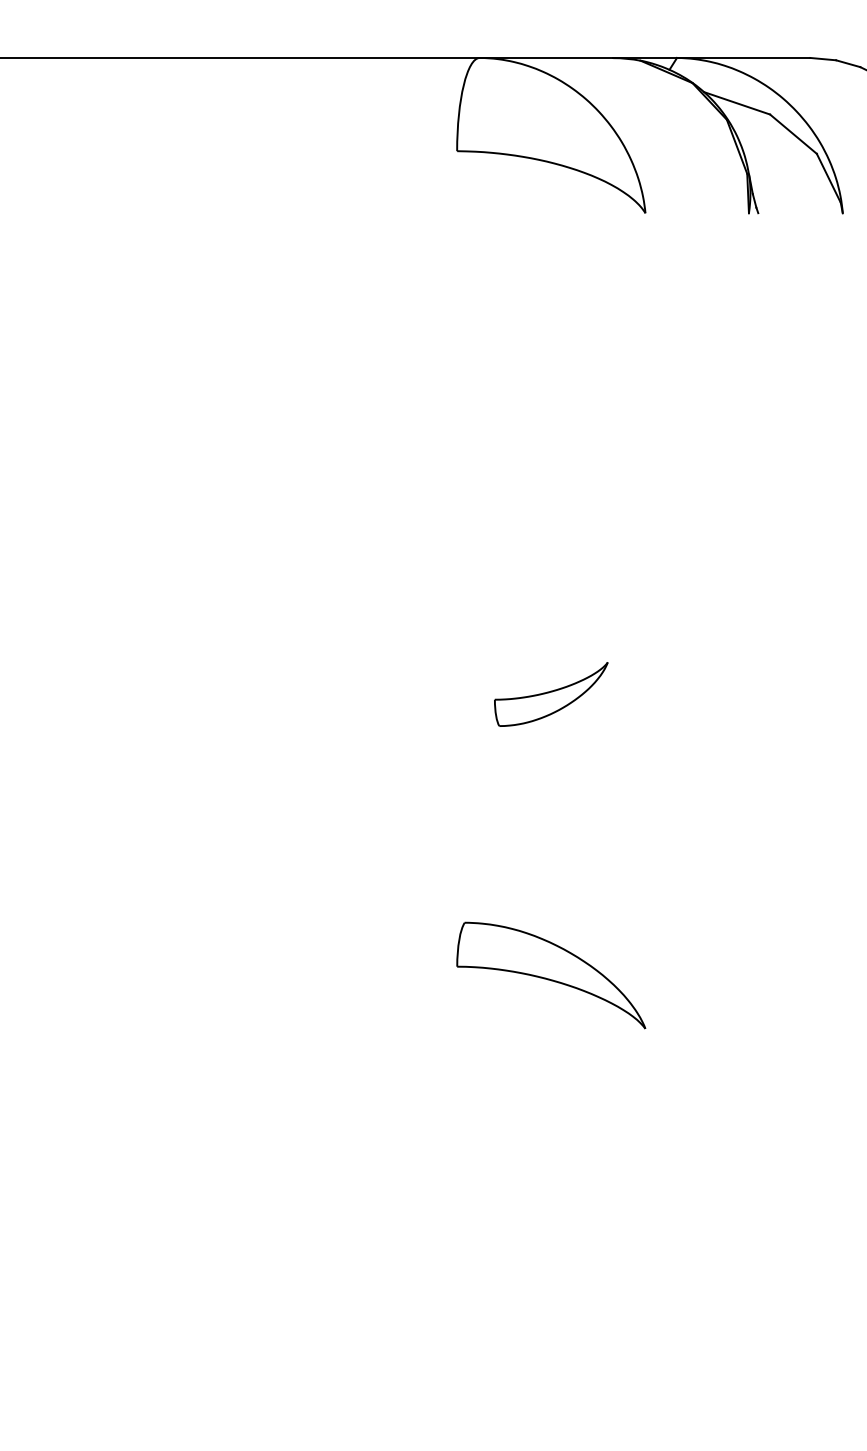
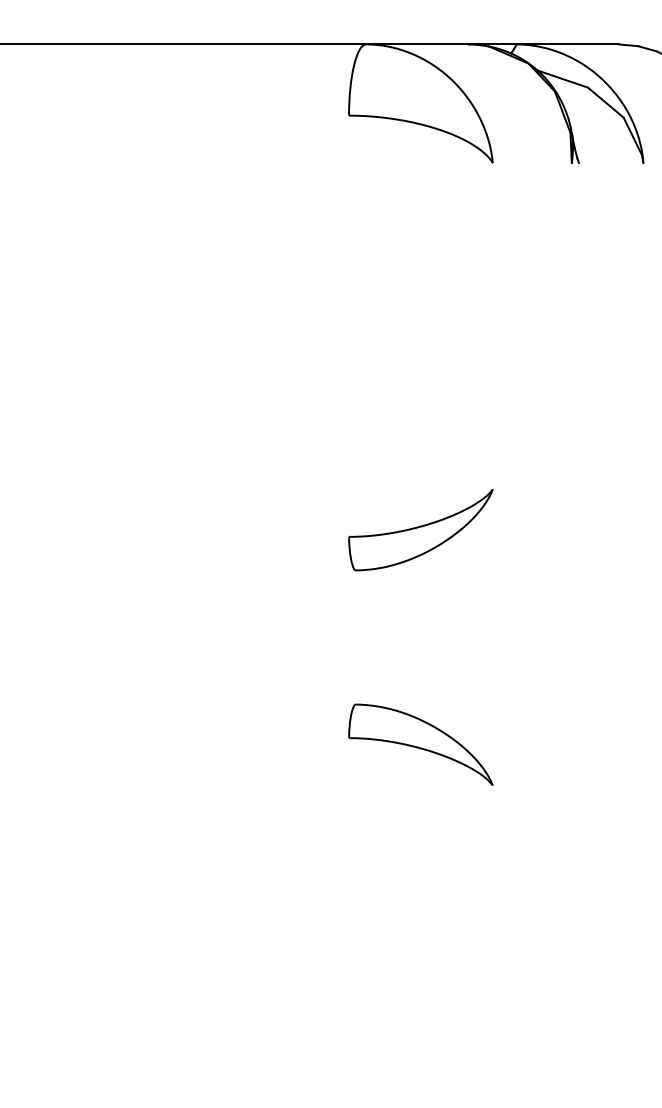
part: (550, 694) -> (420, 530), size x1.67

